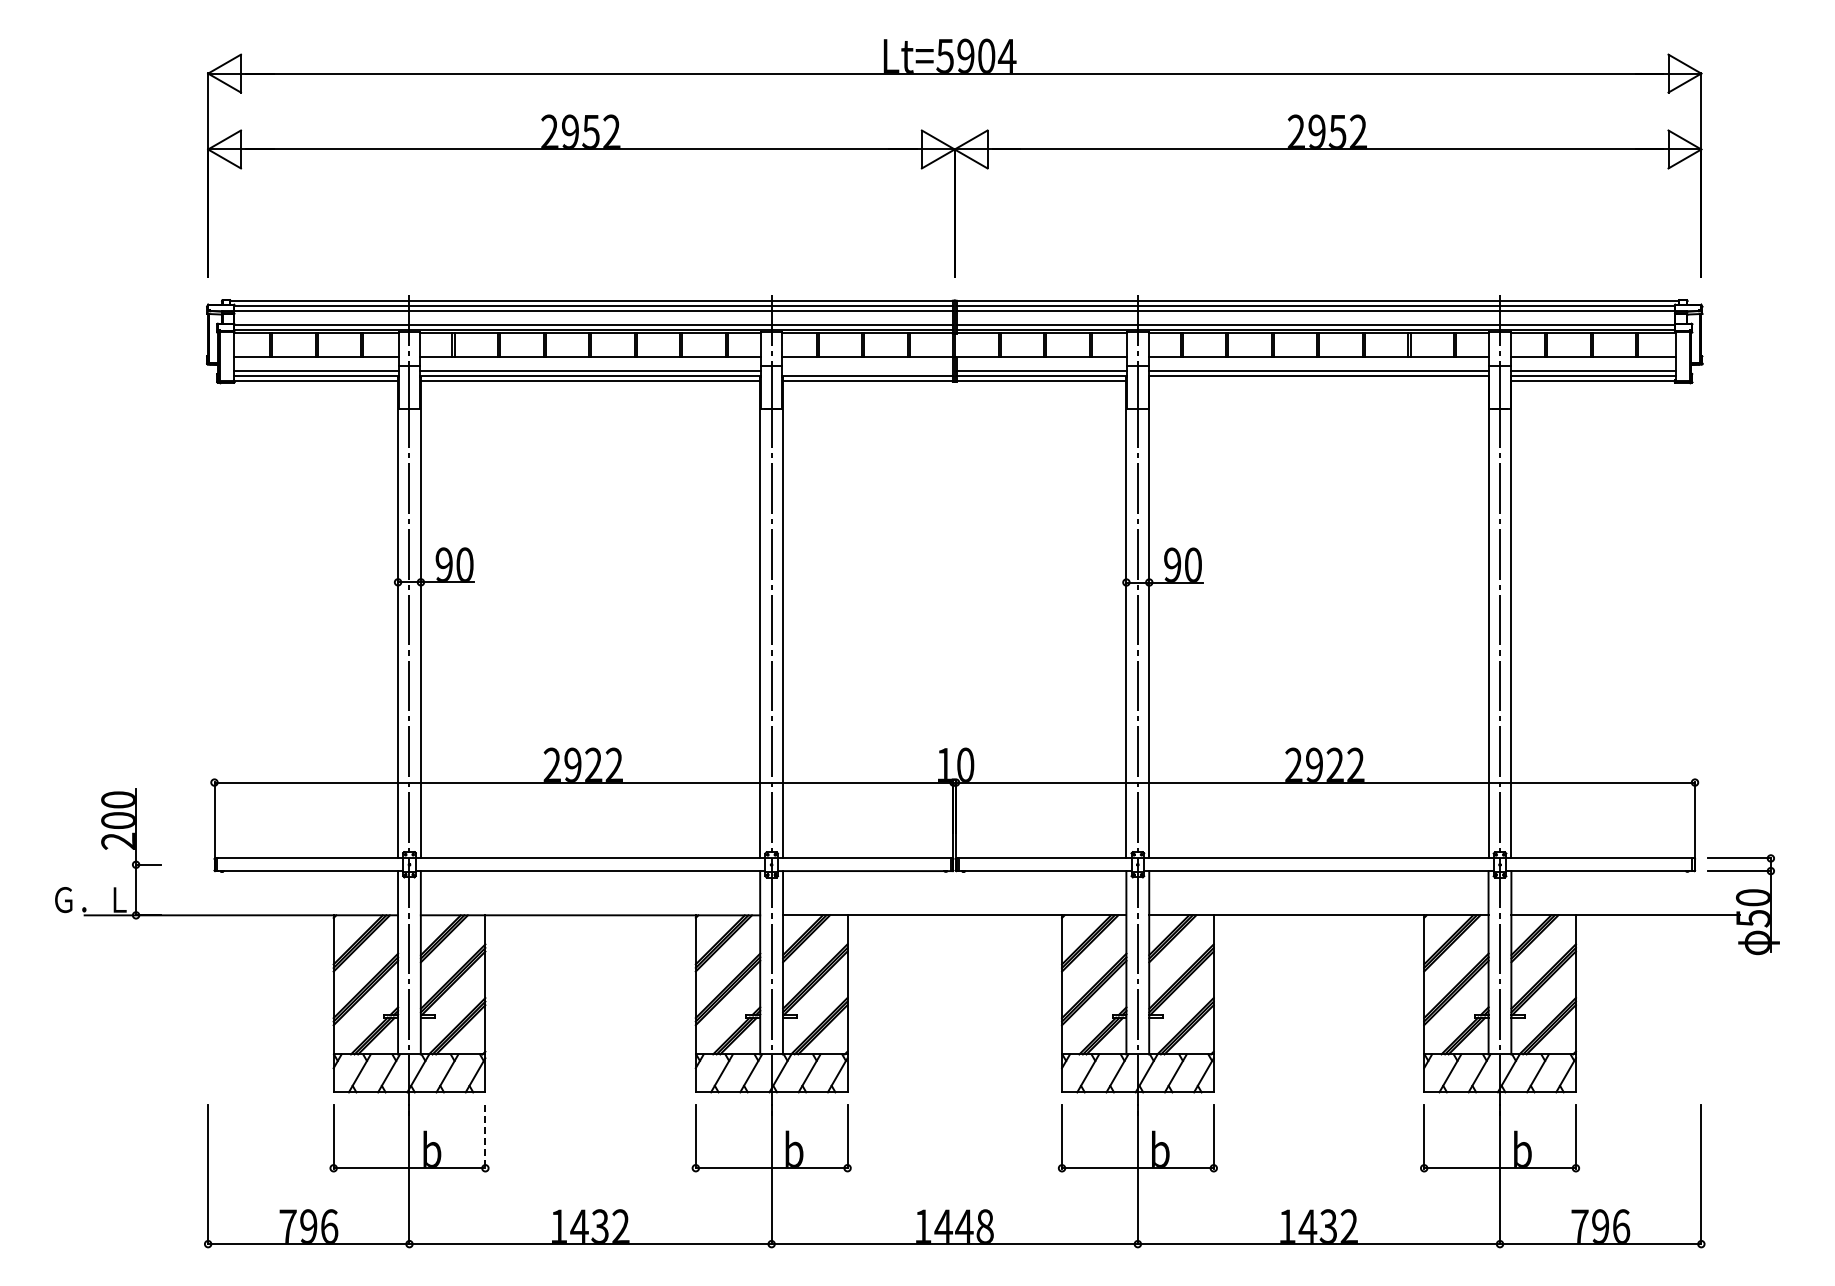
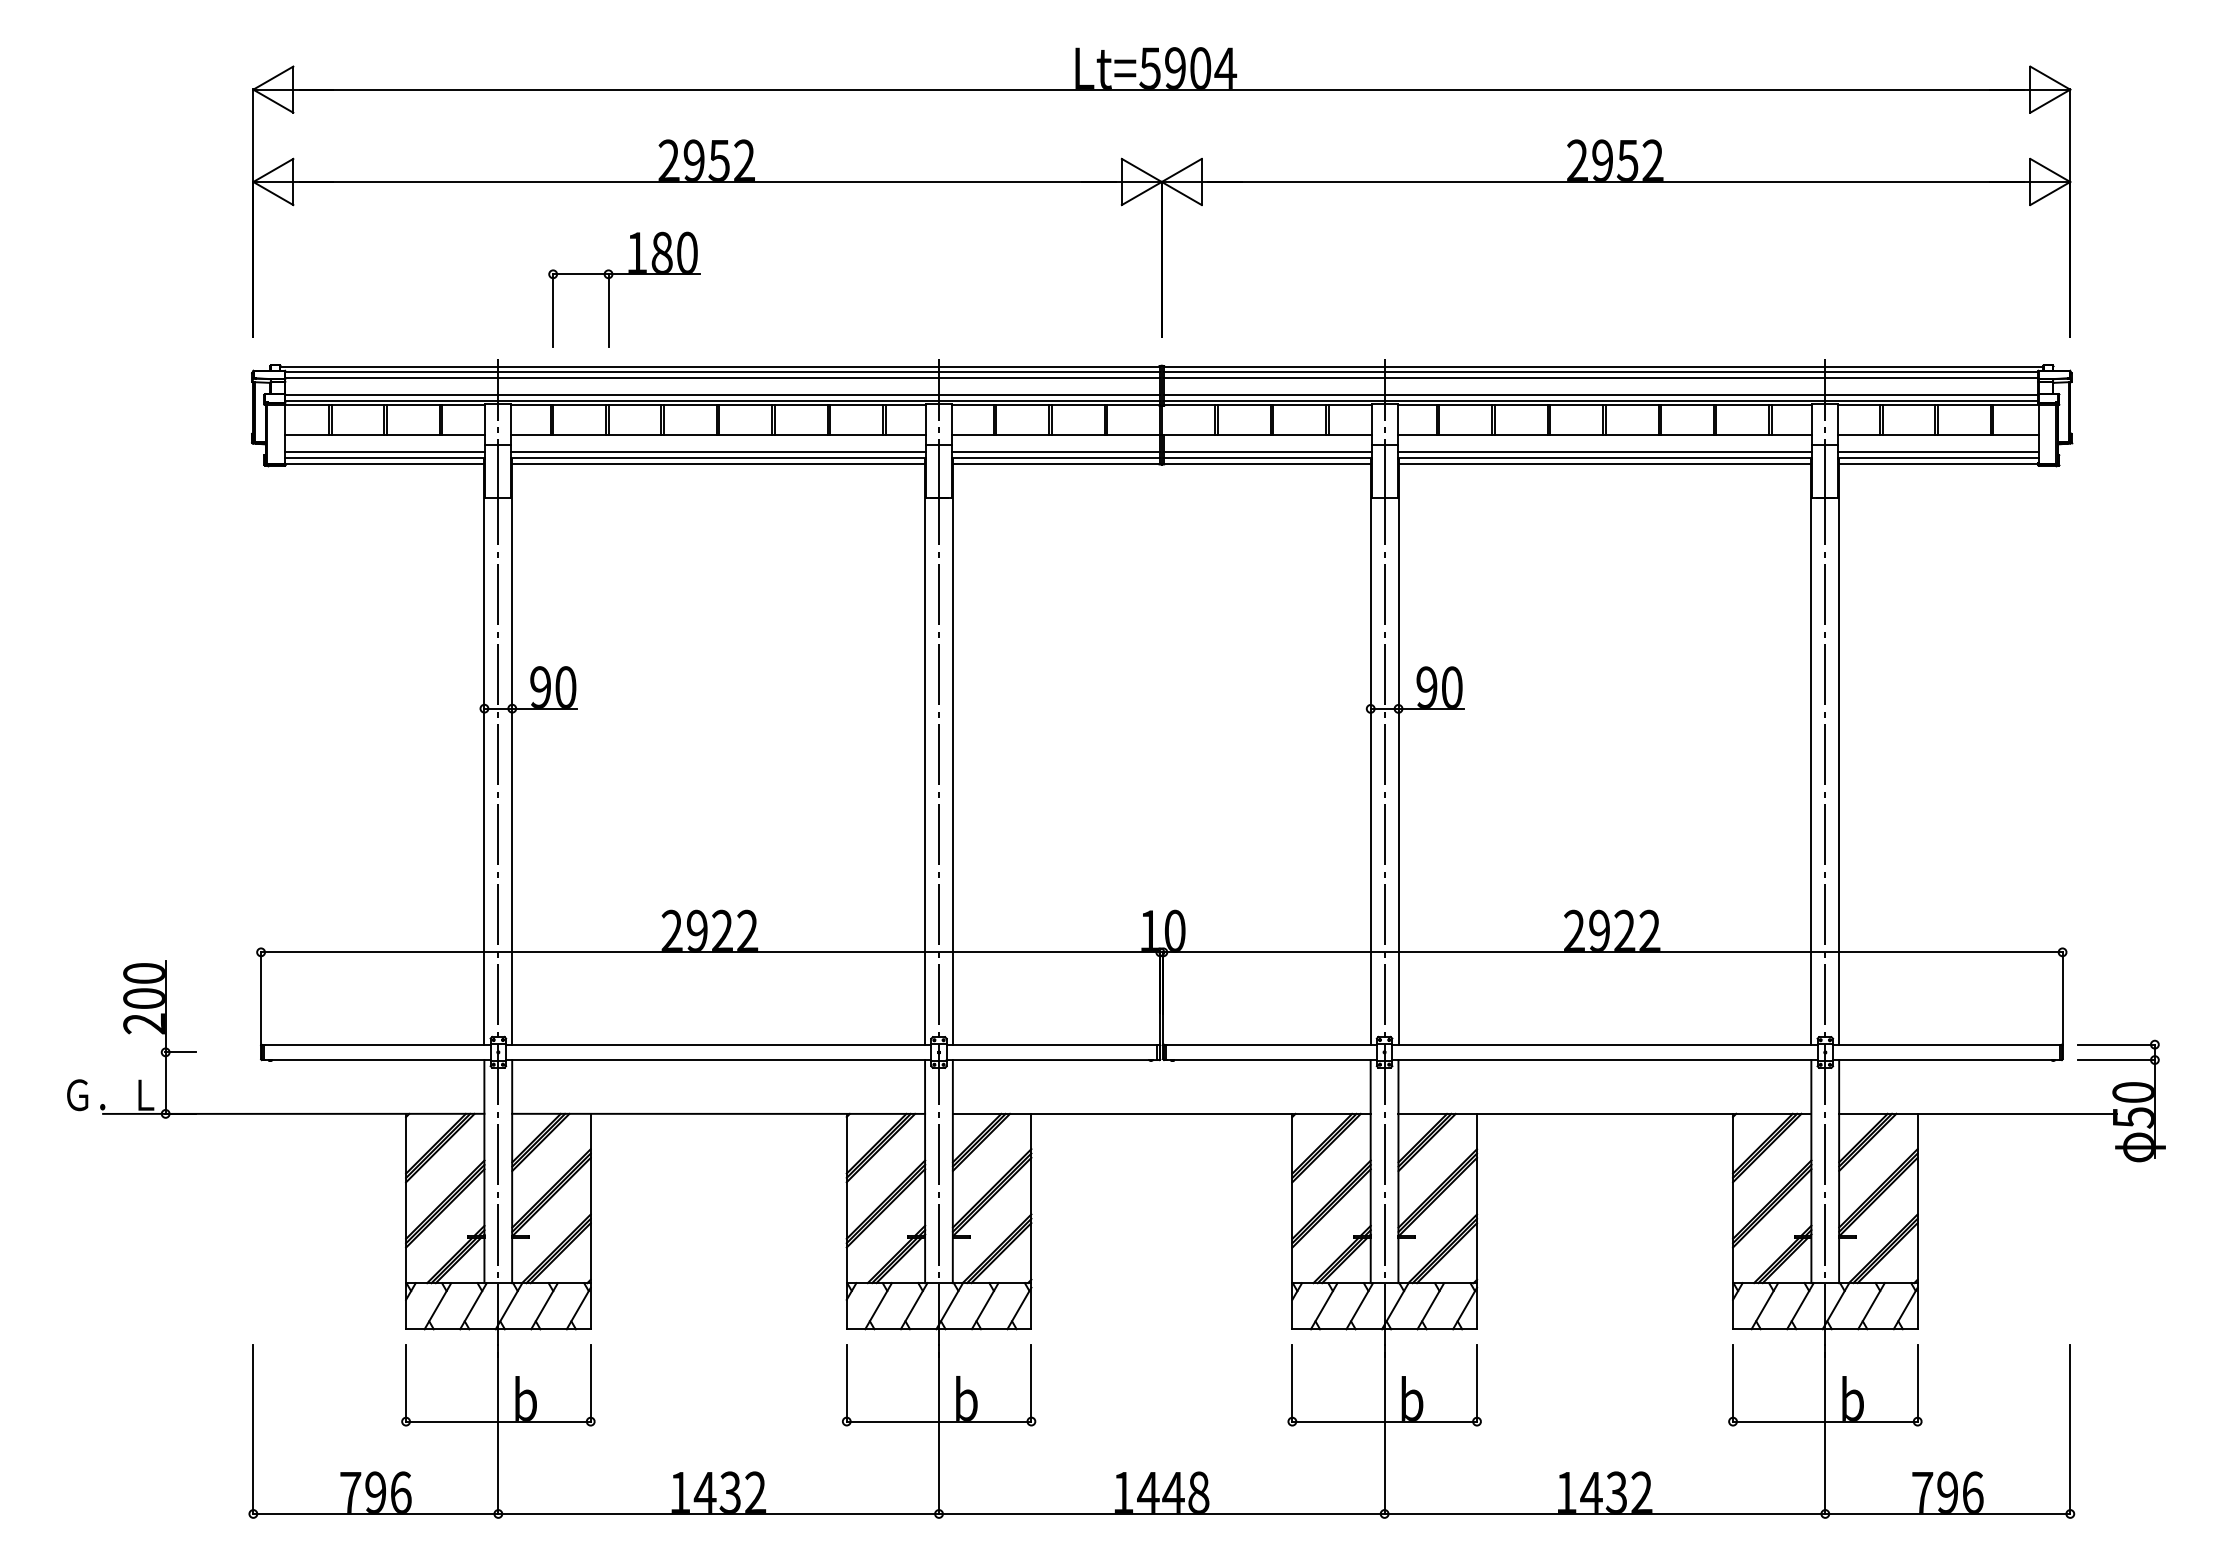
part: (512, 225) -> (623, 274), added
line: (867, 371) -> (1055, 452), added
line: (1318, 380) -> (1604, 463), added
line: (485, 1136) -> (590, 1382), dashed -> solid

